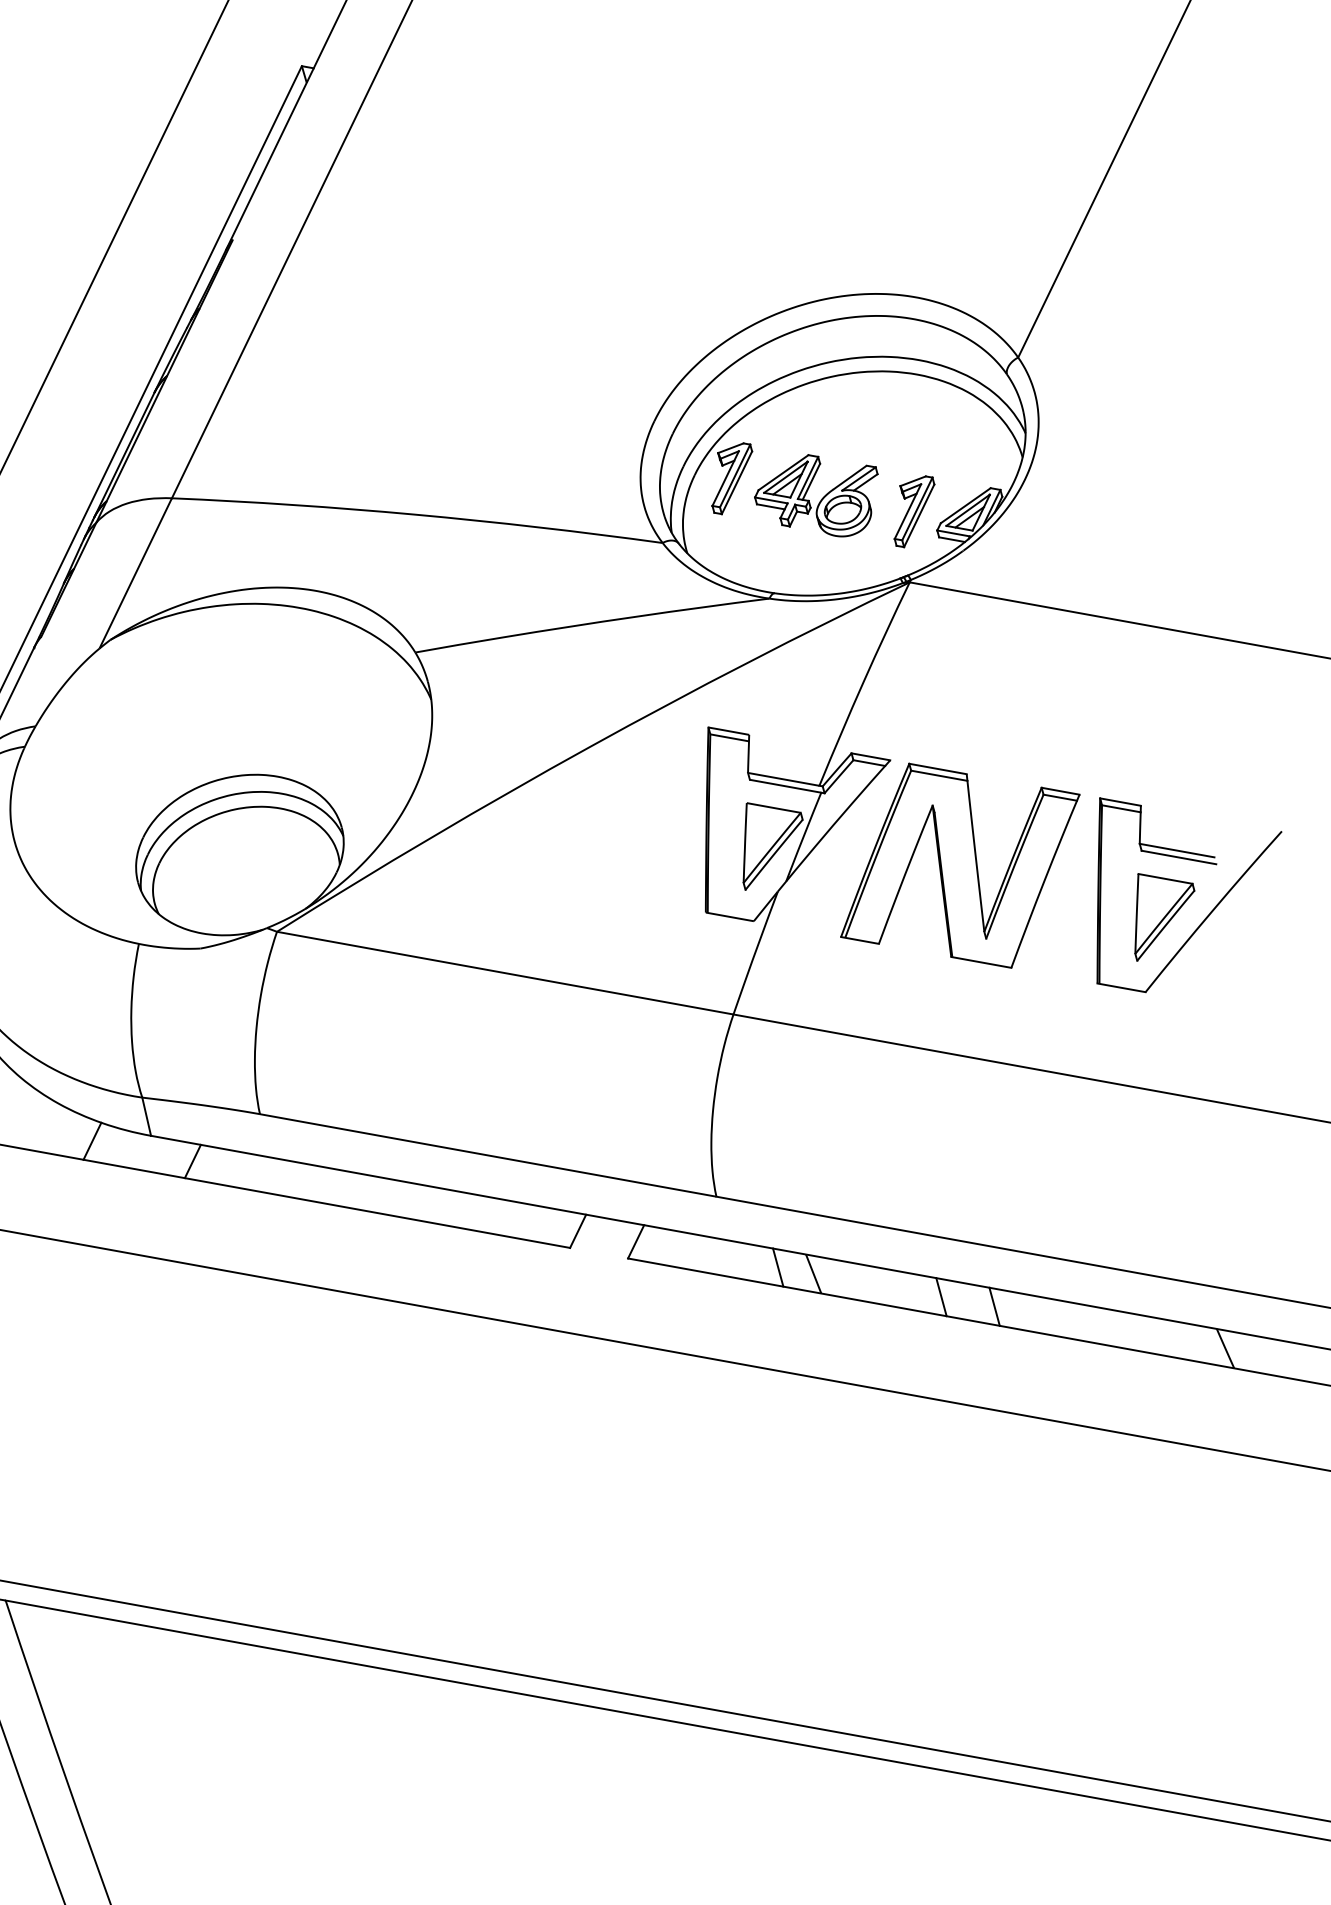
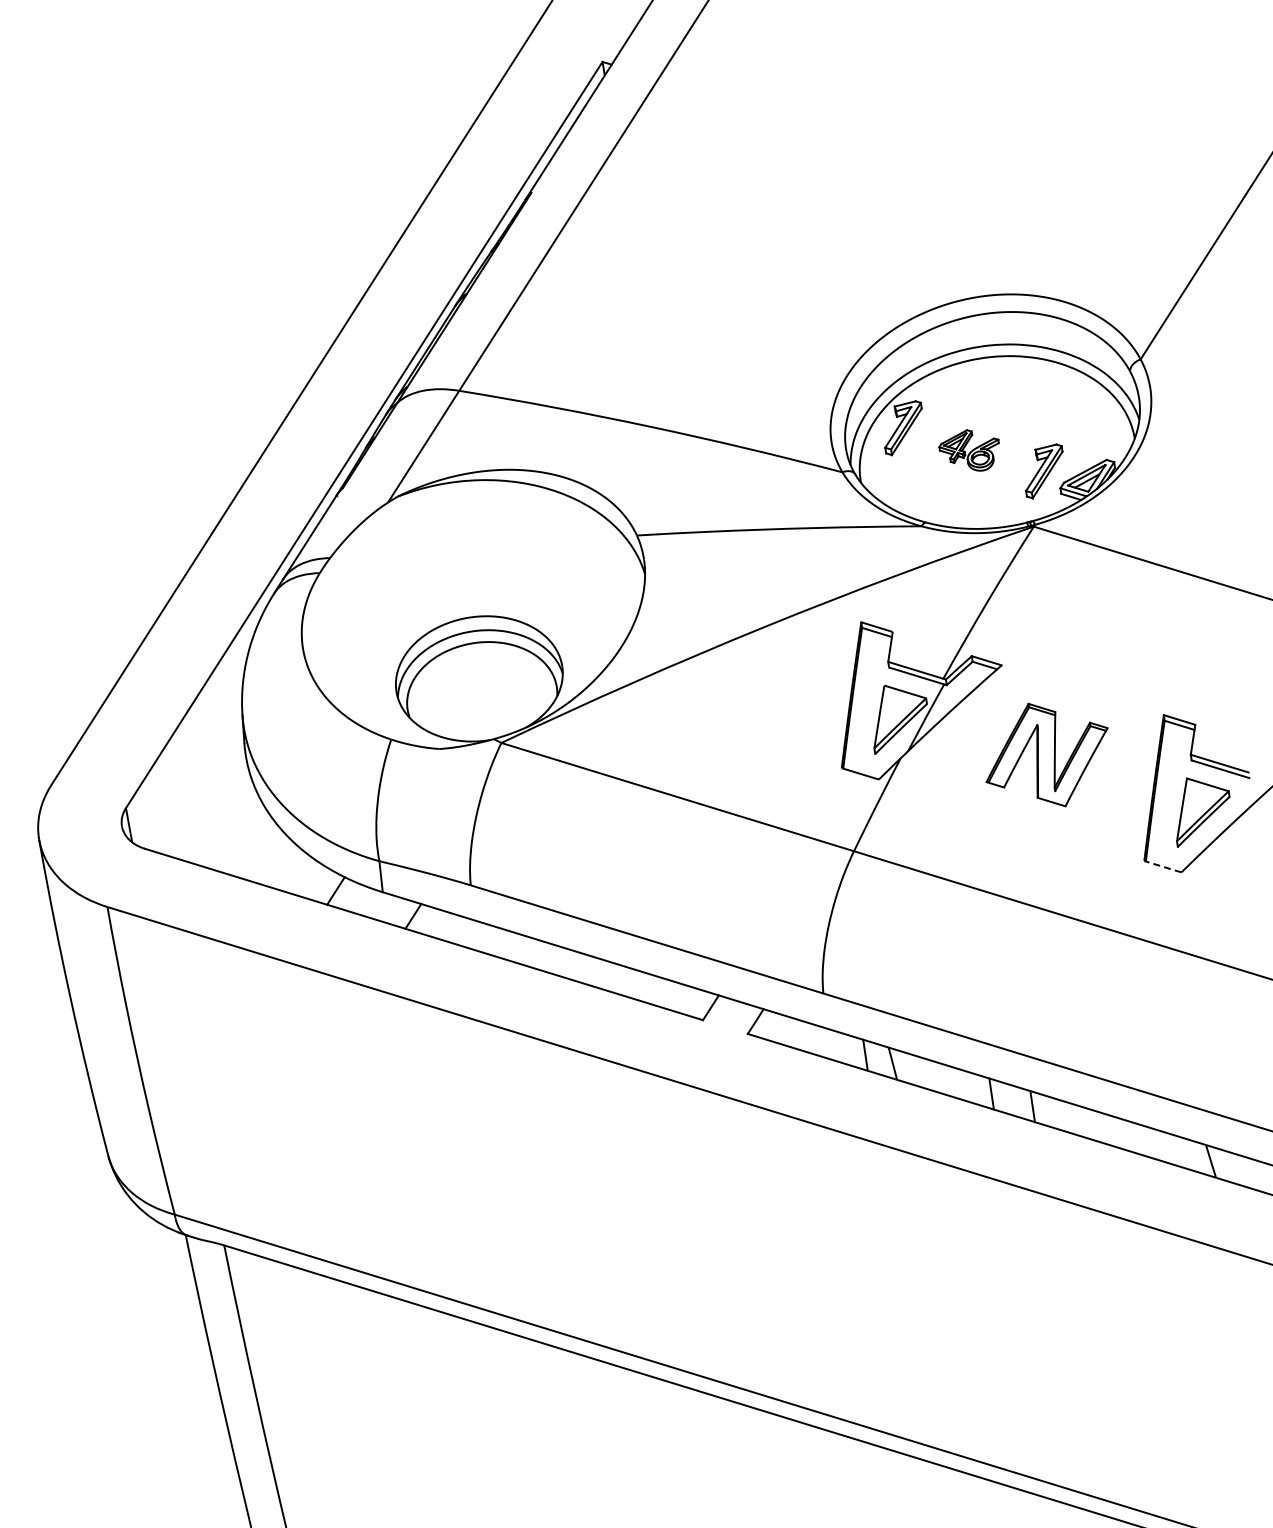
part: (816, 496) -> (968, 450), size x0.6
part: (959, 865) -> (1046, 754), size x0.6
line: (1121, 987) -> (1162, 866), solid -> dashed

